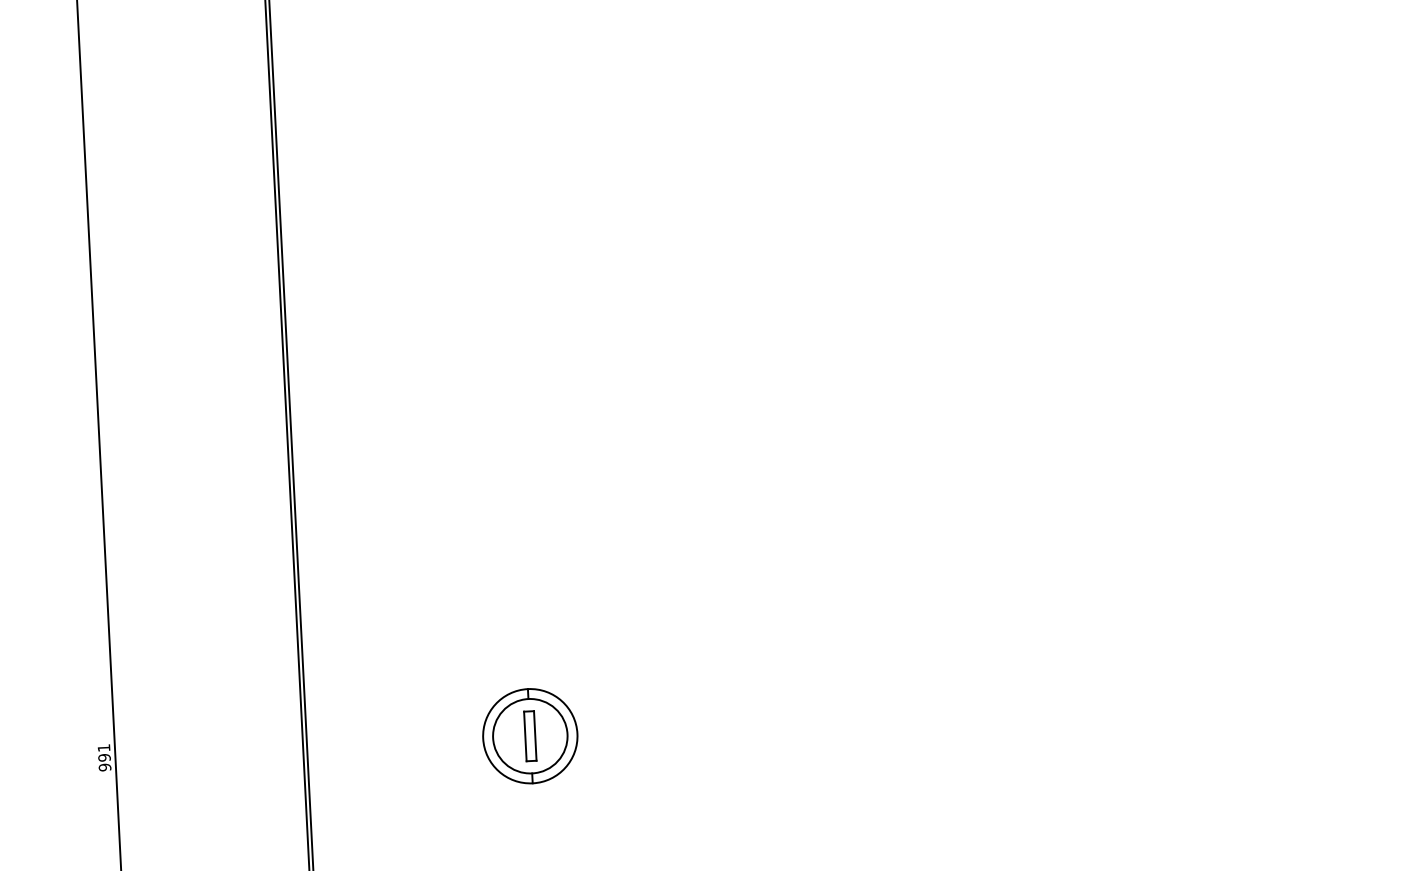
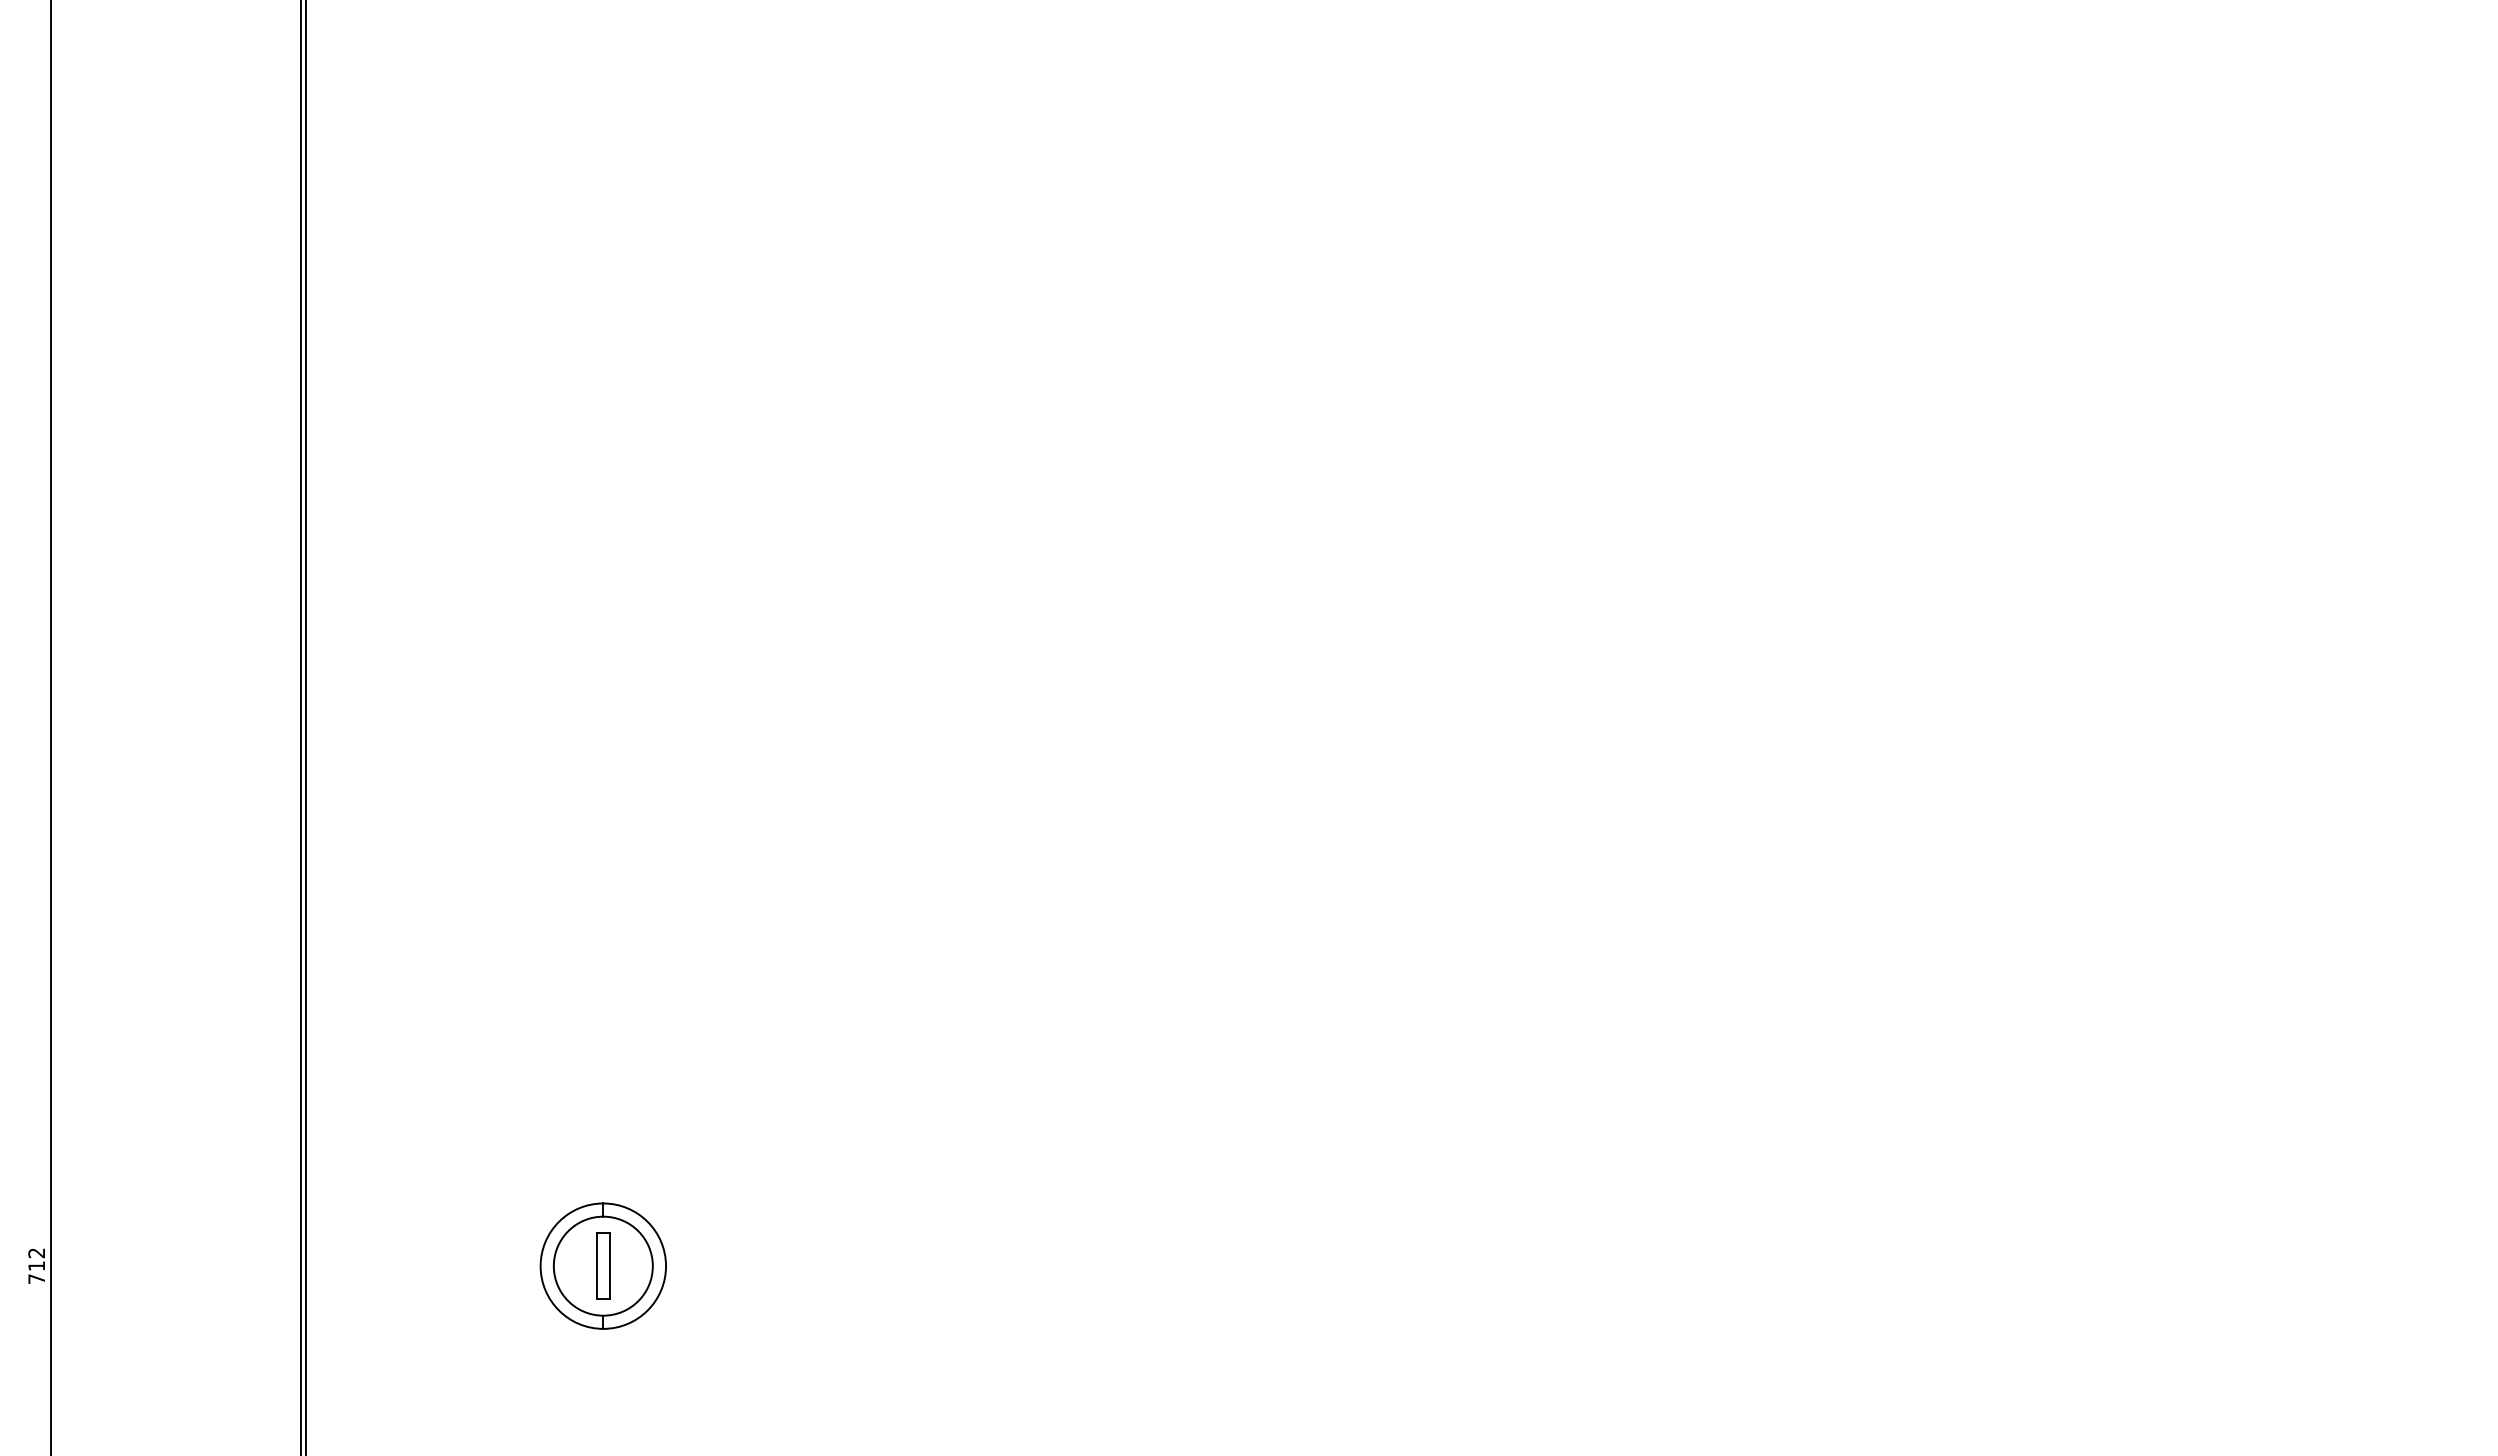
text: (104, 758) -> (36, 1266), 991 -> 712

